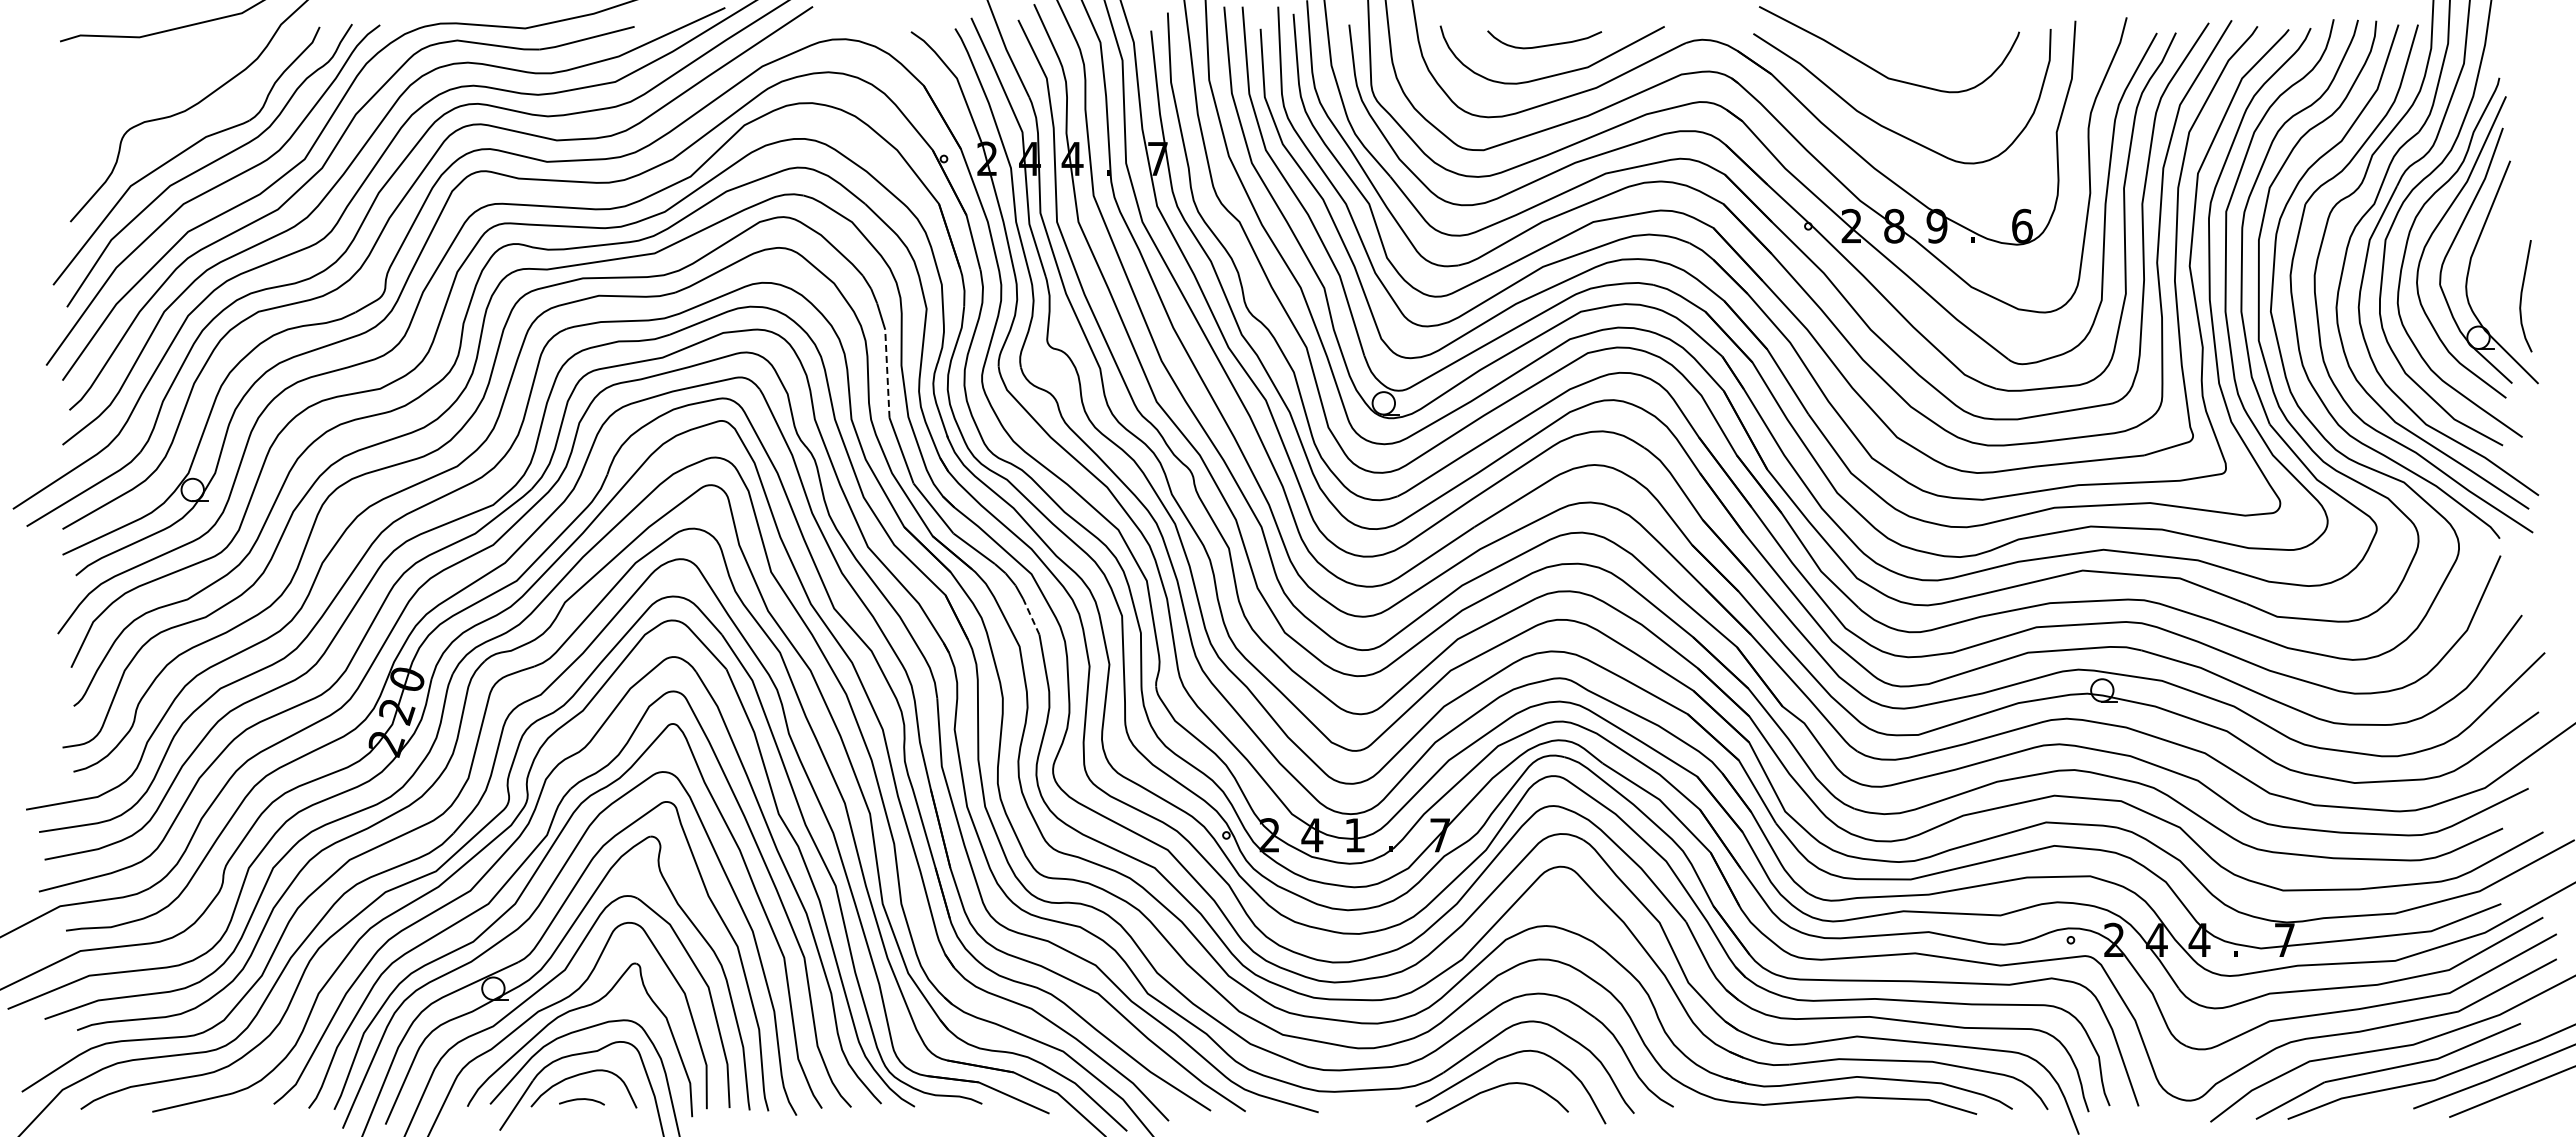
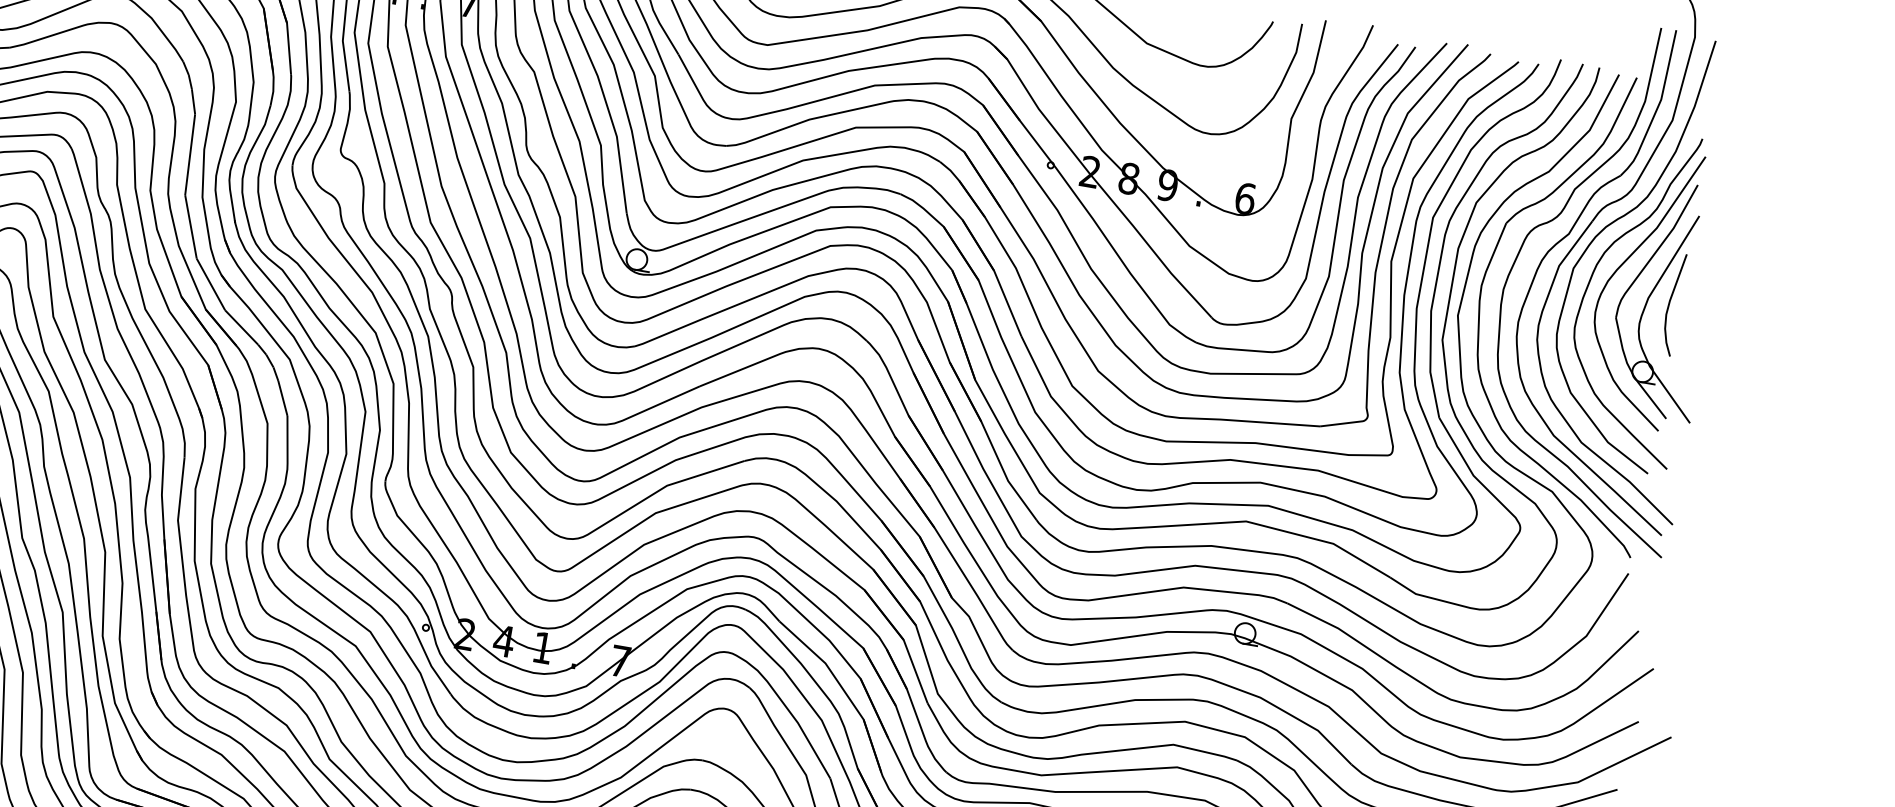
curve: (2522, 296) -> (1670, 304), moved
line: (887, 373) -> (190, 154), dashed -> solid
line: (1031, 616) -> (283, 398), dashed -> solid

